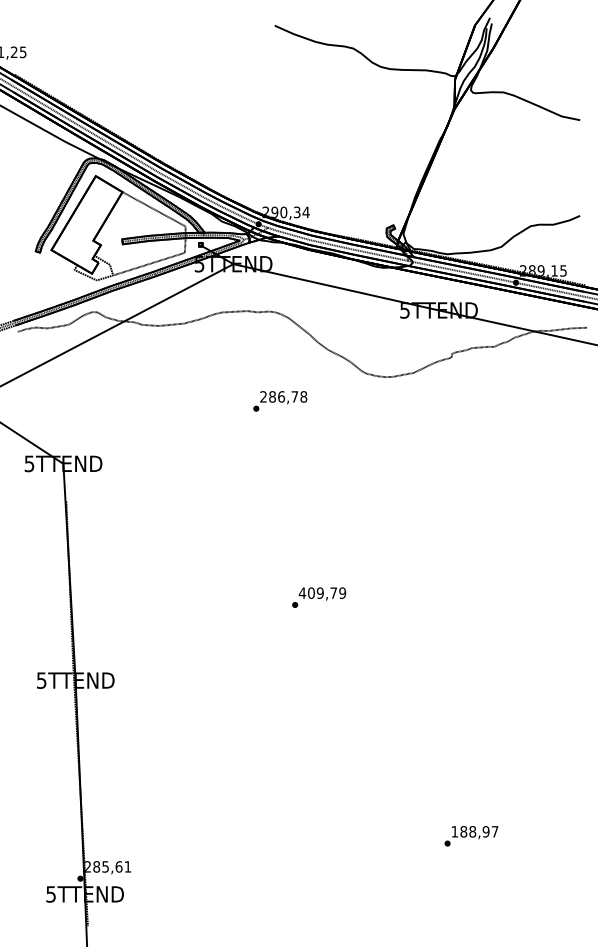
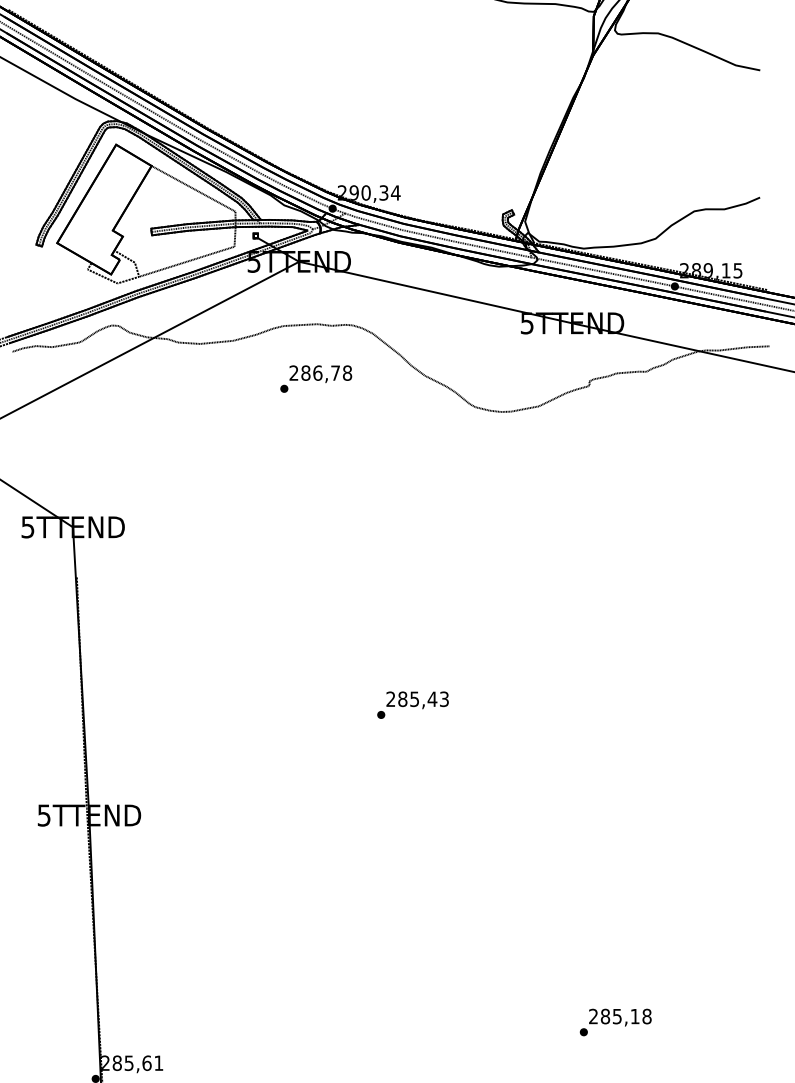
text: (280, 401) -> (316, 379), moved
text: (322, 592) -> (417, 698), 409,79 -> 285,43
text: (474, 831) -> (619, 1016), 188,97 -> 285,18

